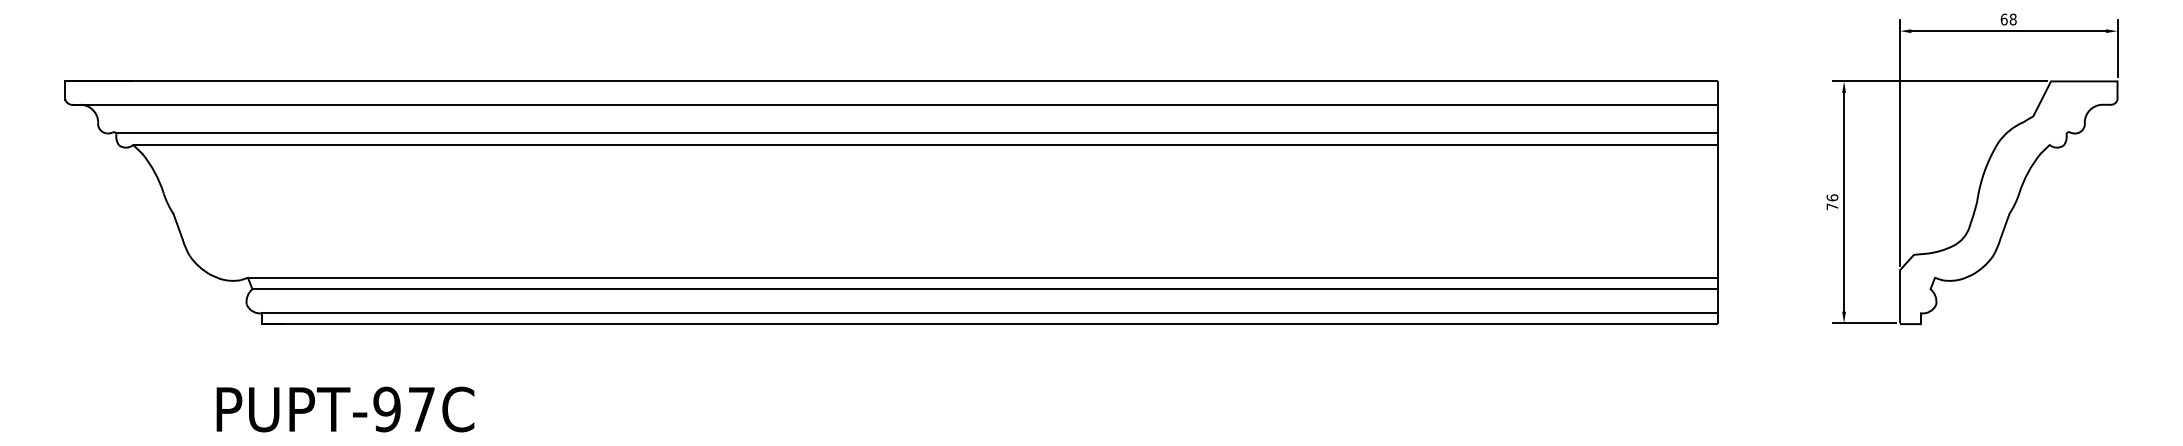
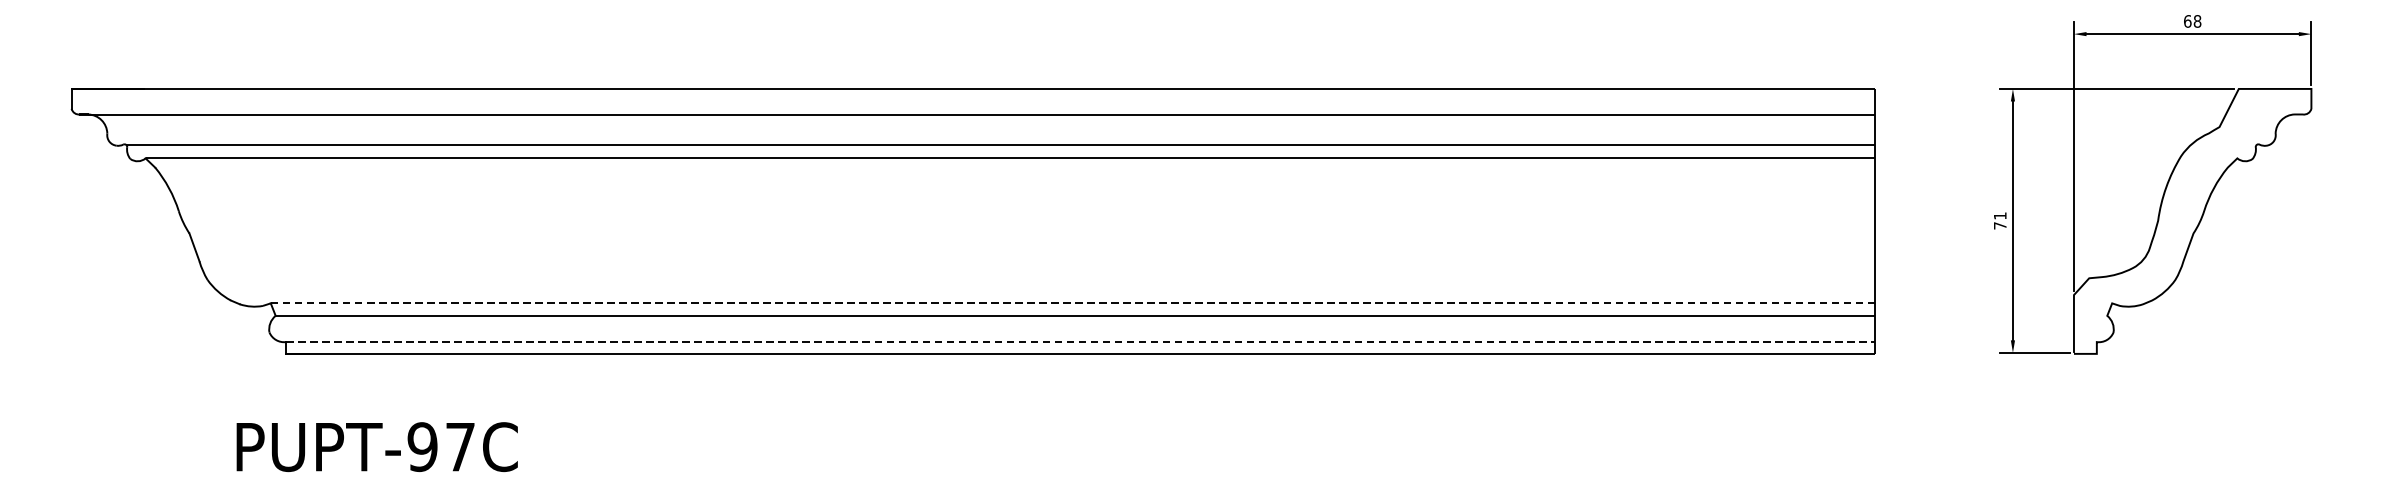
text: (1832, 197) -> (2000, 215), 76 -> 71
line: (982, 277) -> (1072, 302), solid -> dashed
line: (989, 313) -> (1080, 342), solid -> dashed

